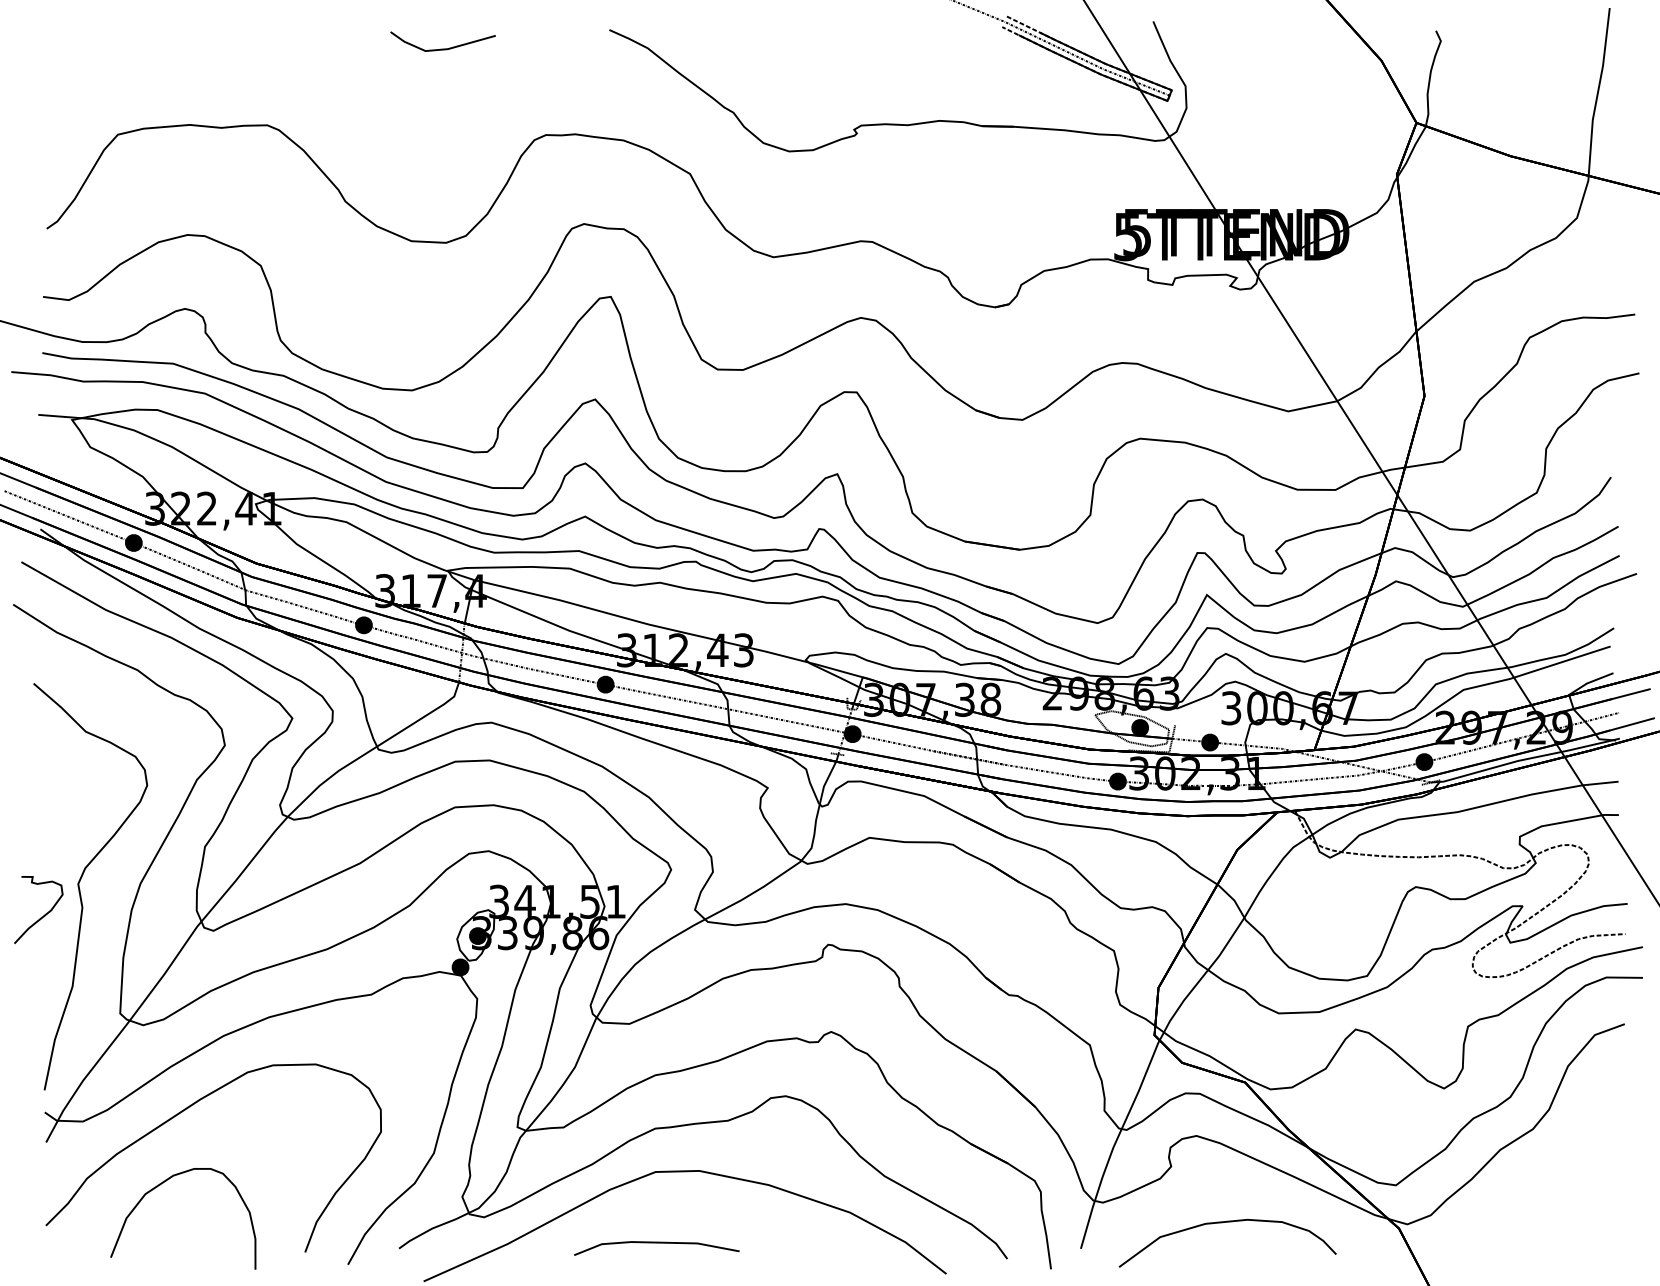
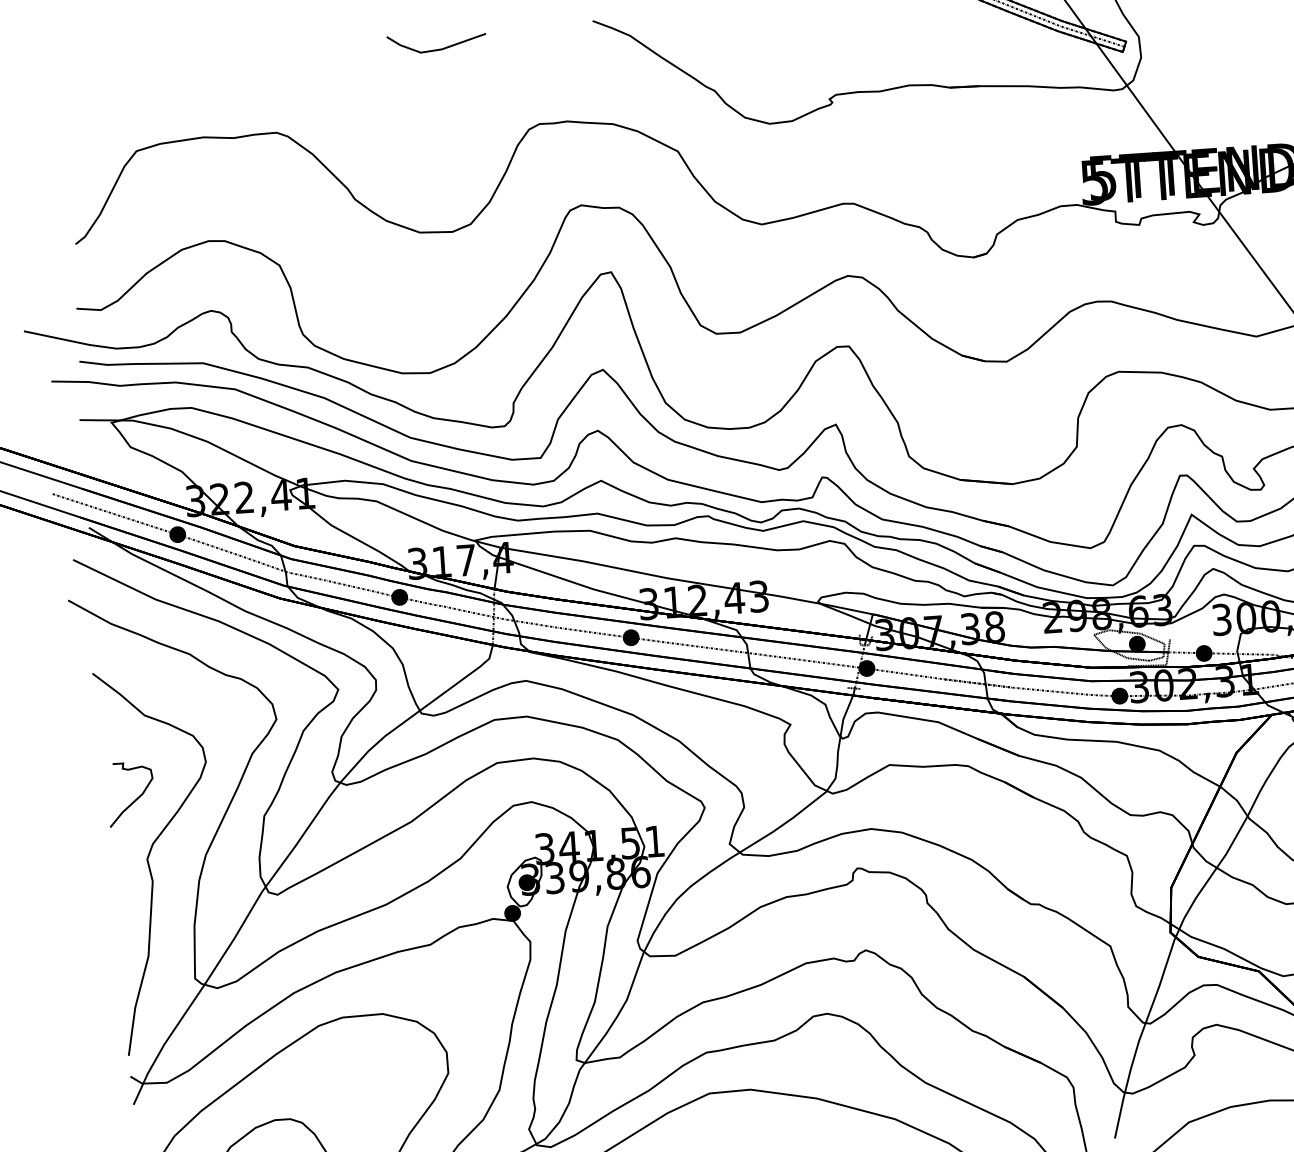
curve: (44, 914) -> (136, 798), moved

